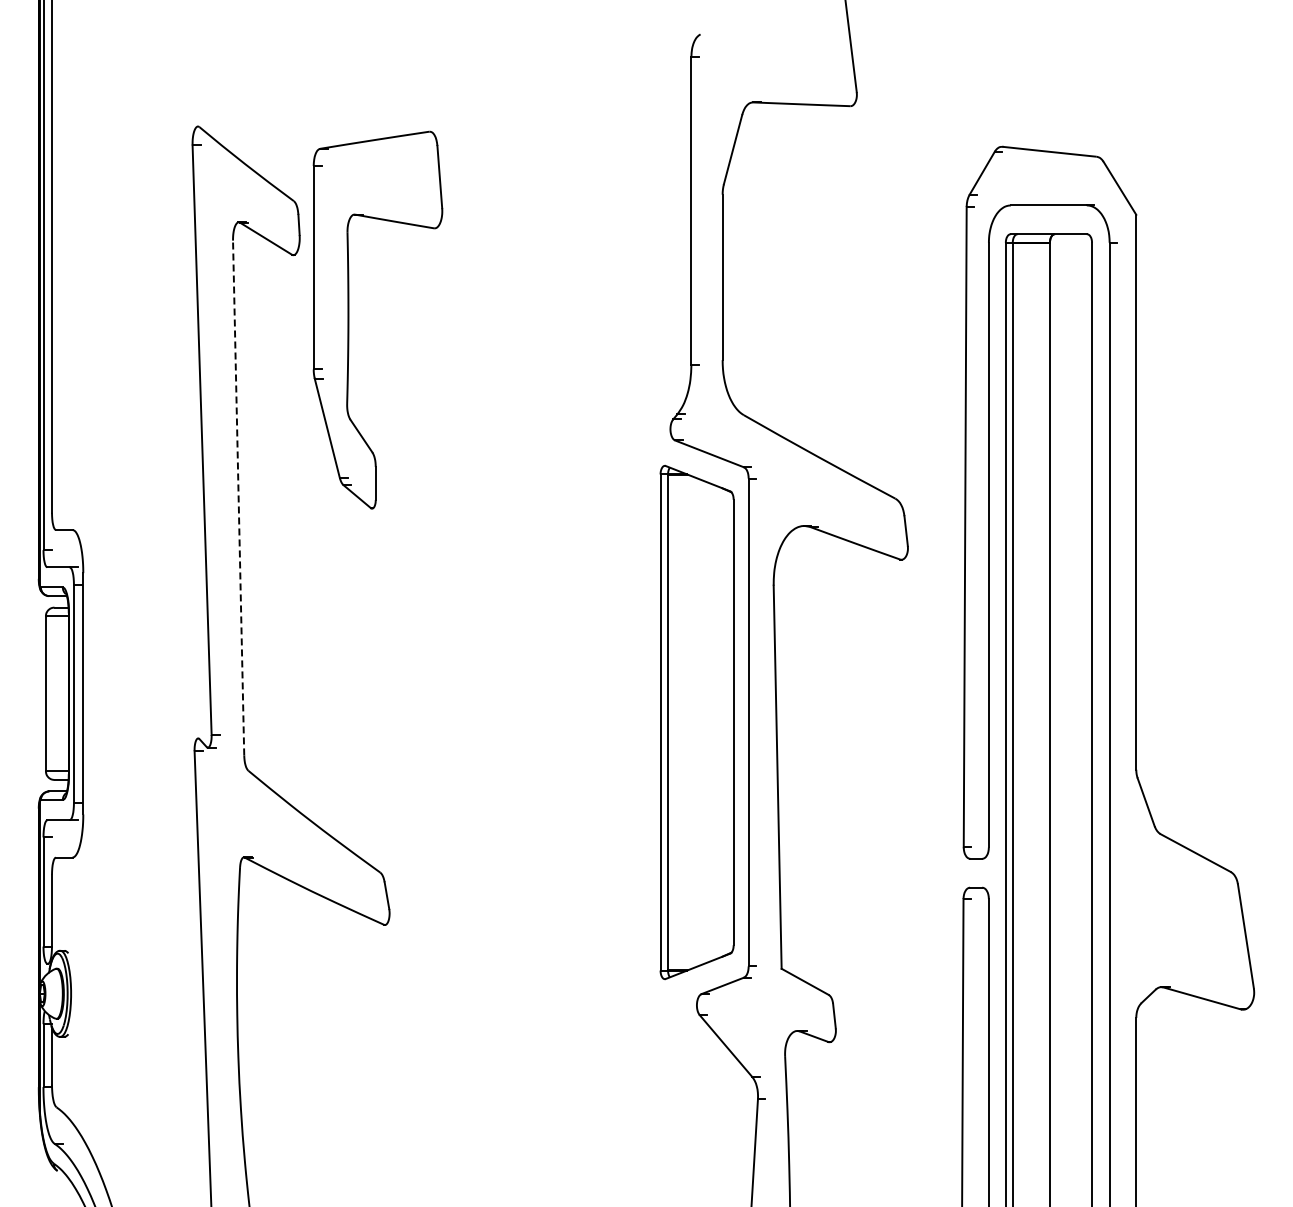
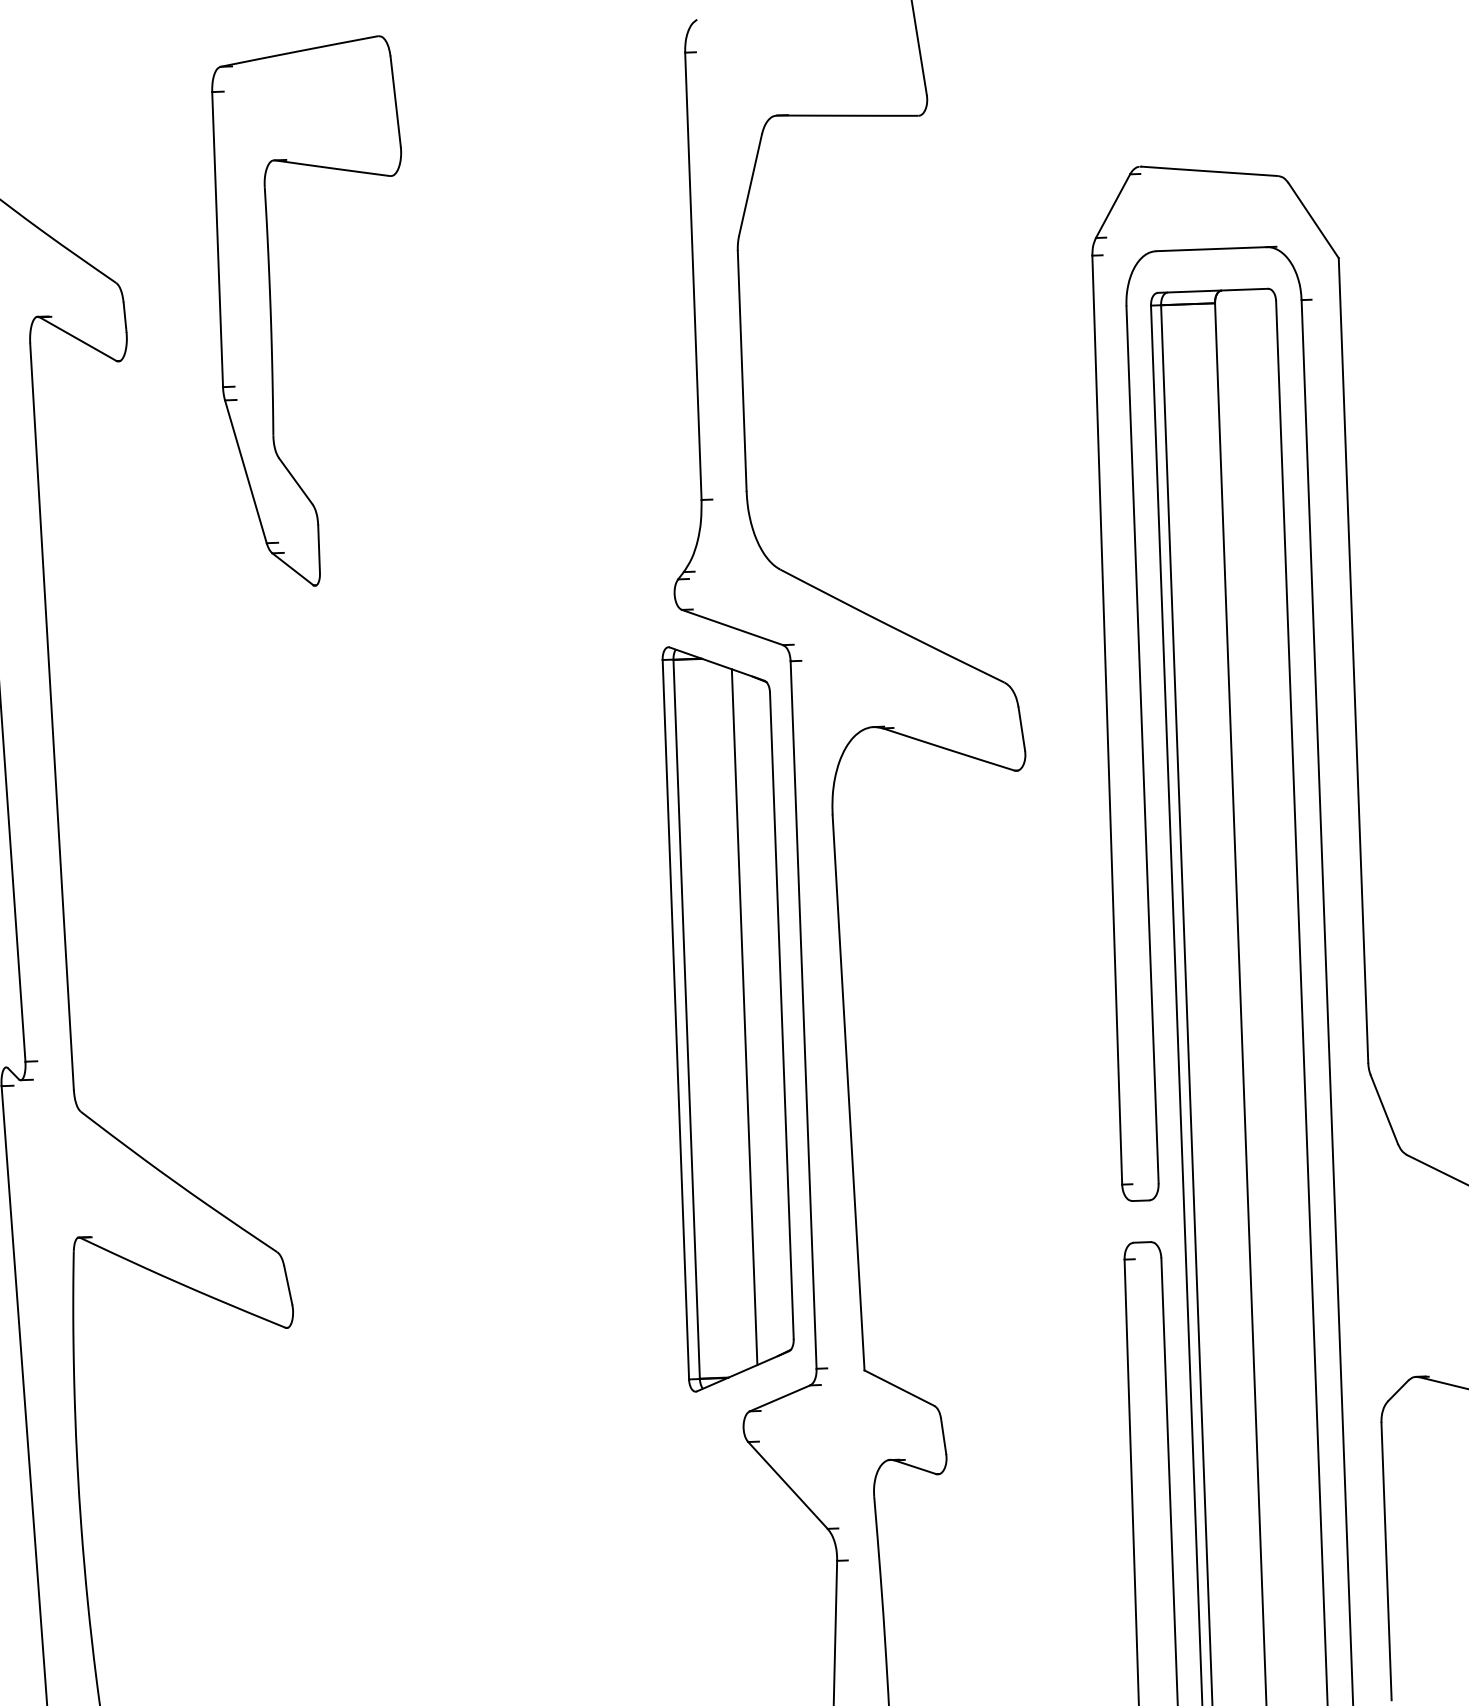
part: (349, 319) -> (272, 312), moved
line: (238, 497) -> (51, 715), dashed -> solid
line: (707, 722) -> (743, 1017), added

